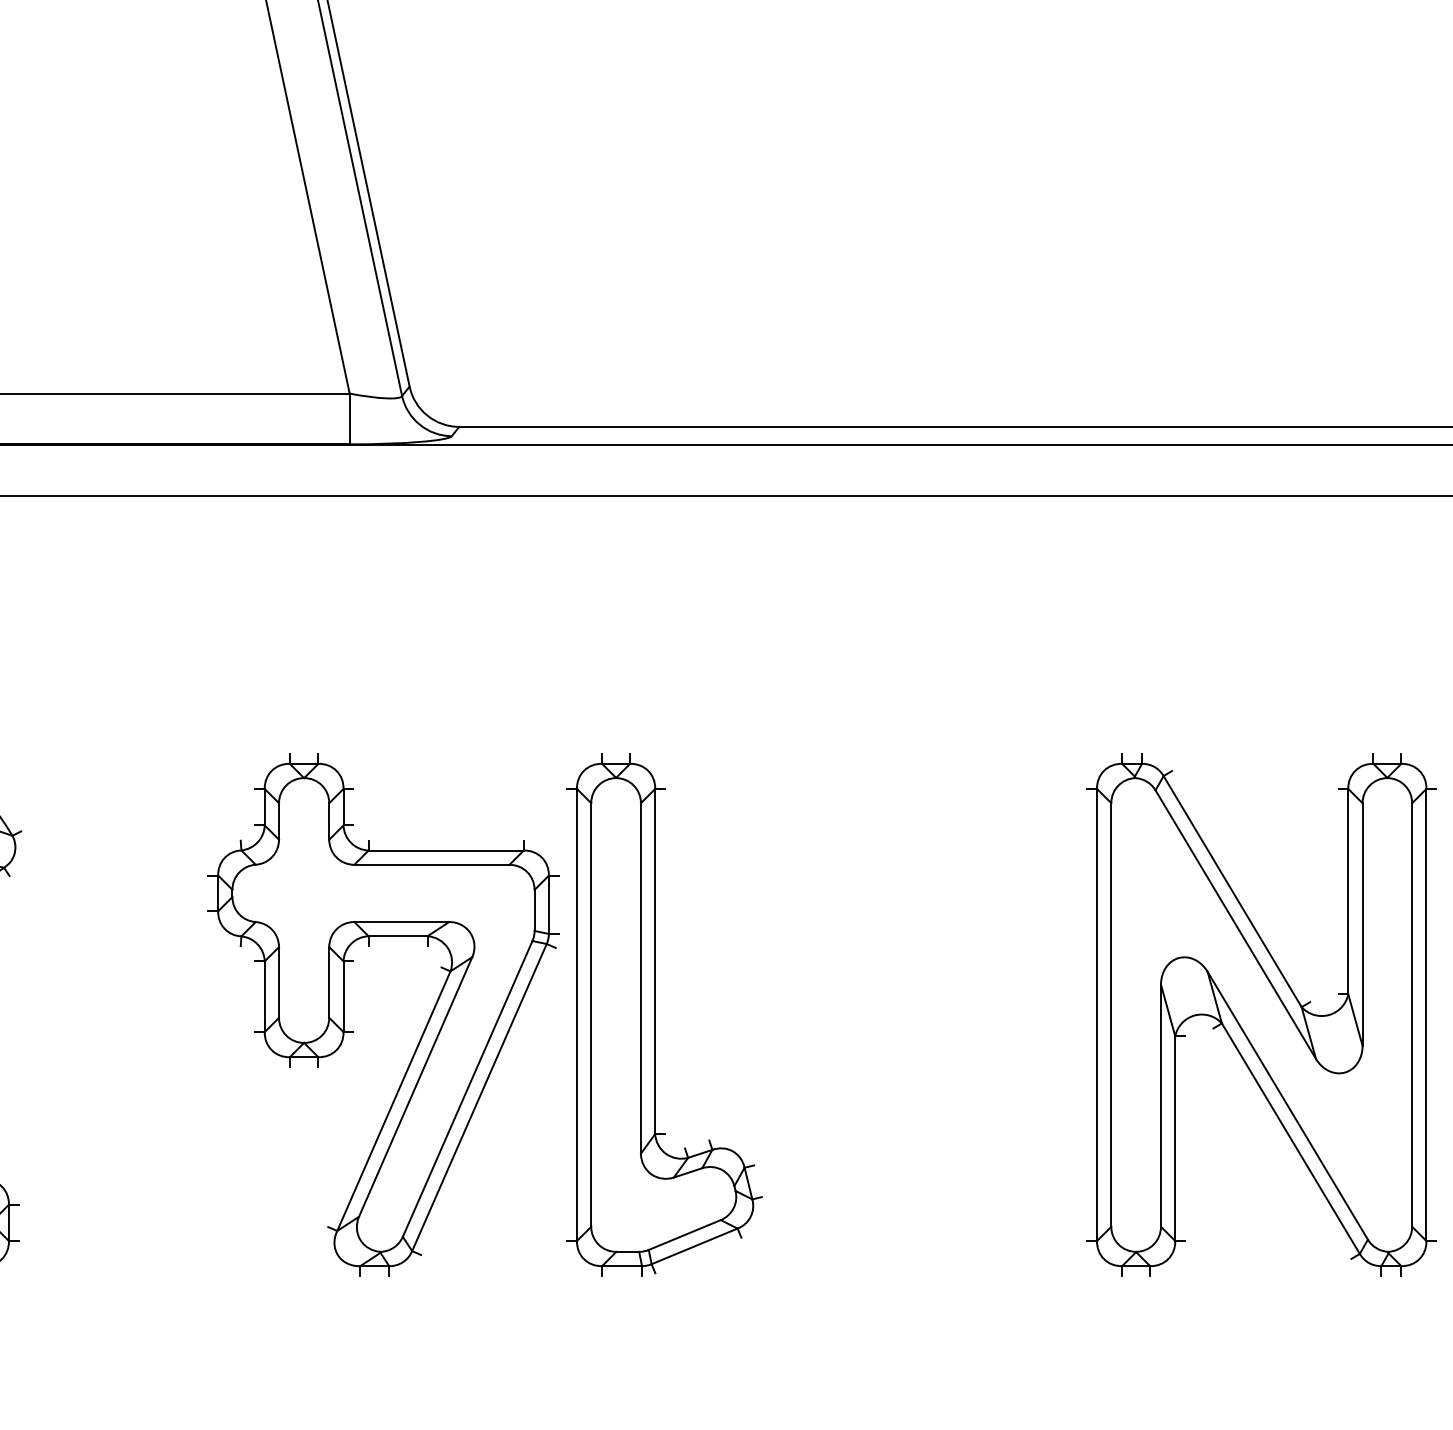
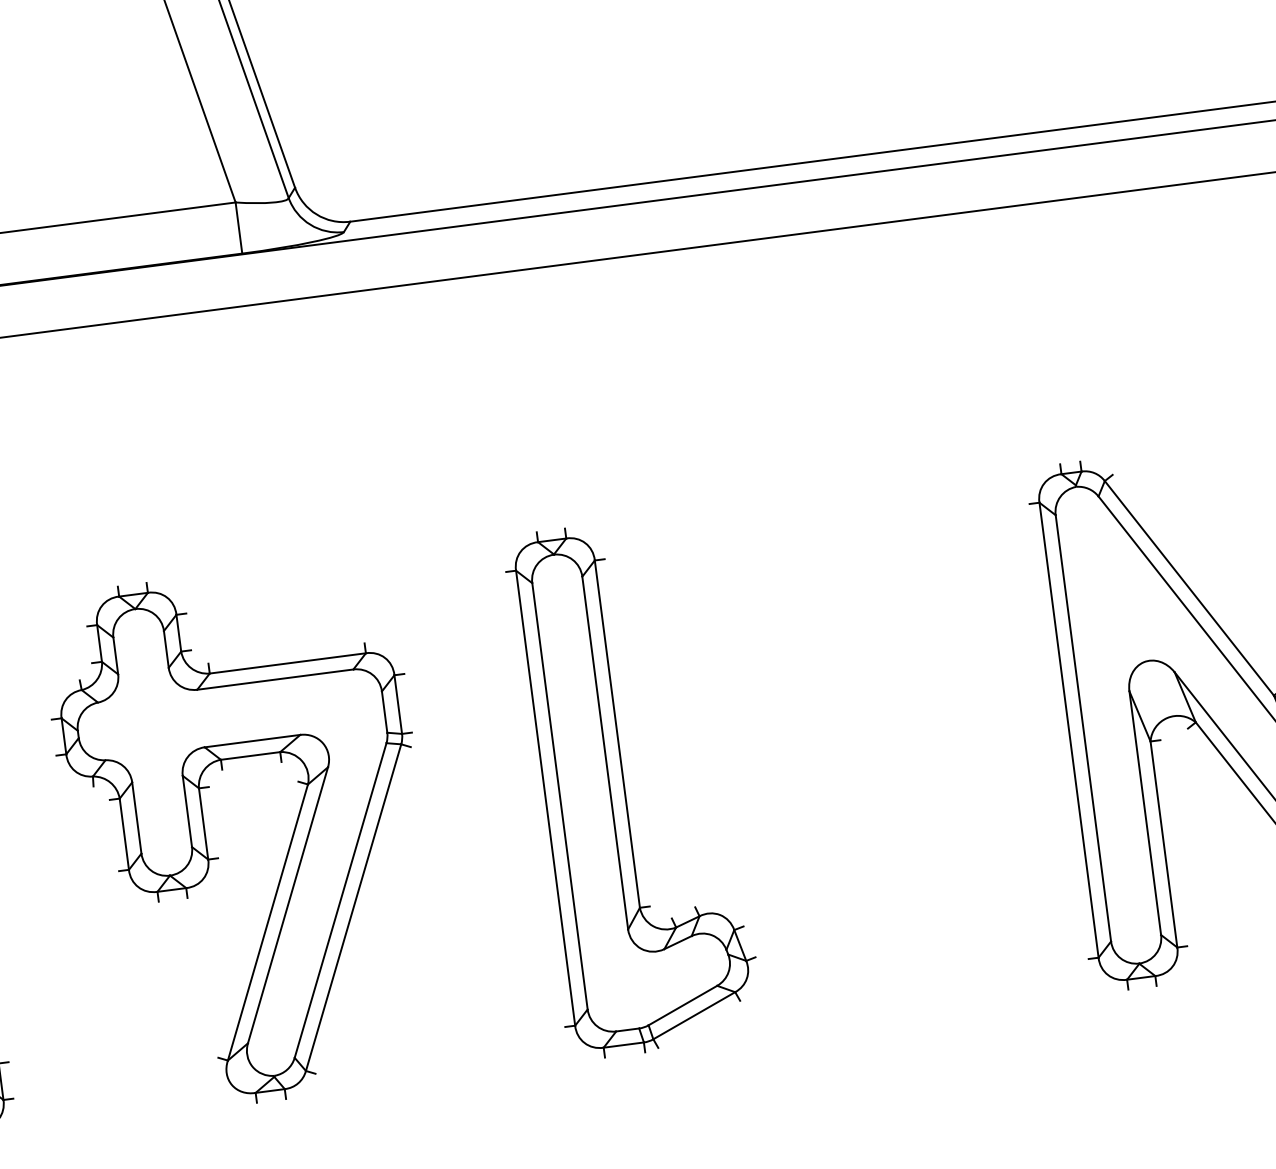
part: (353, 1031) -> (218, 857), moved

